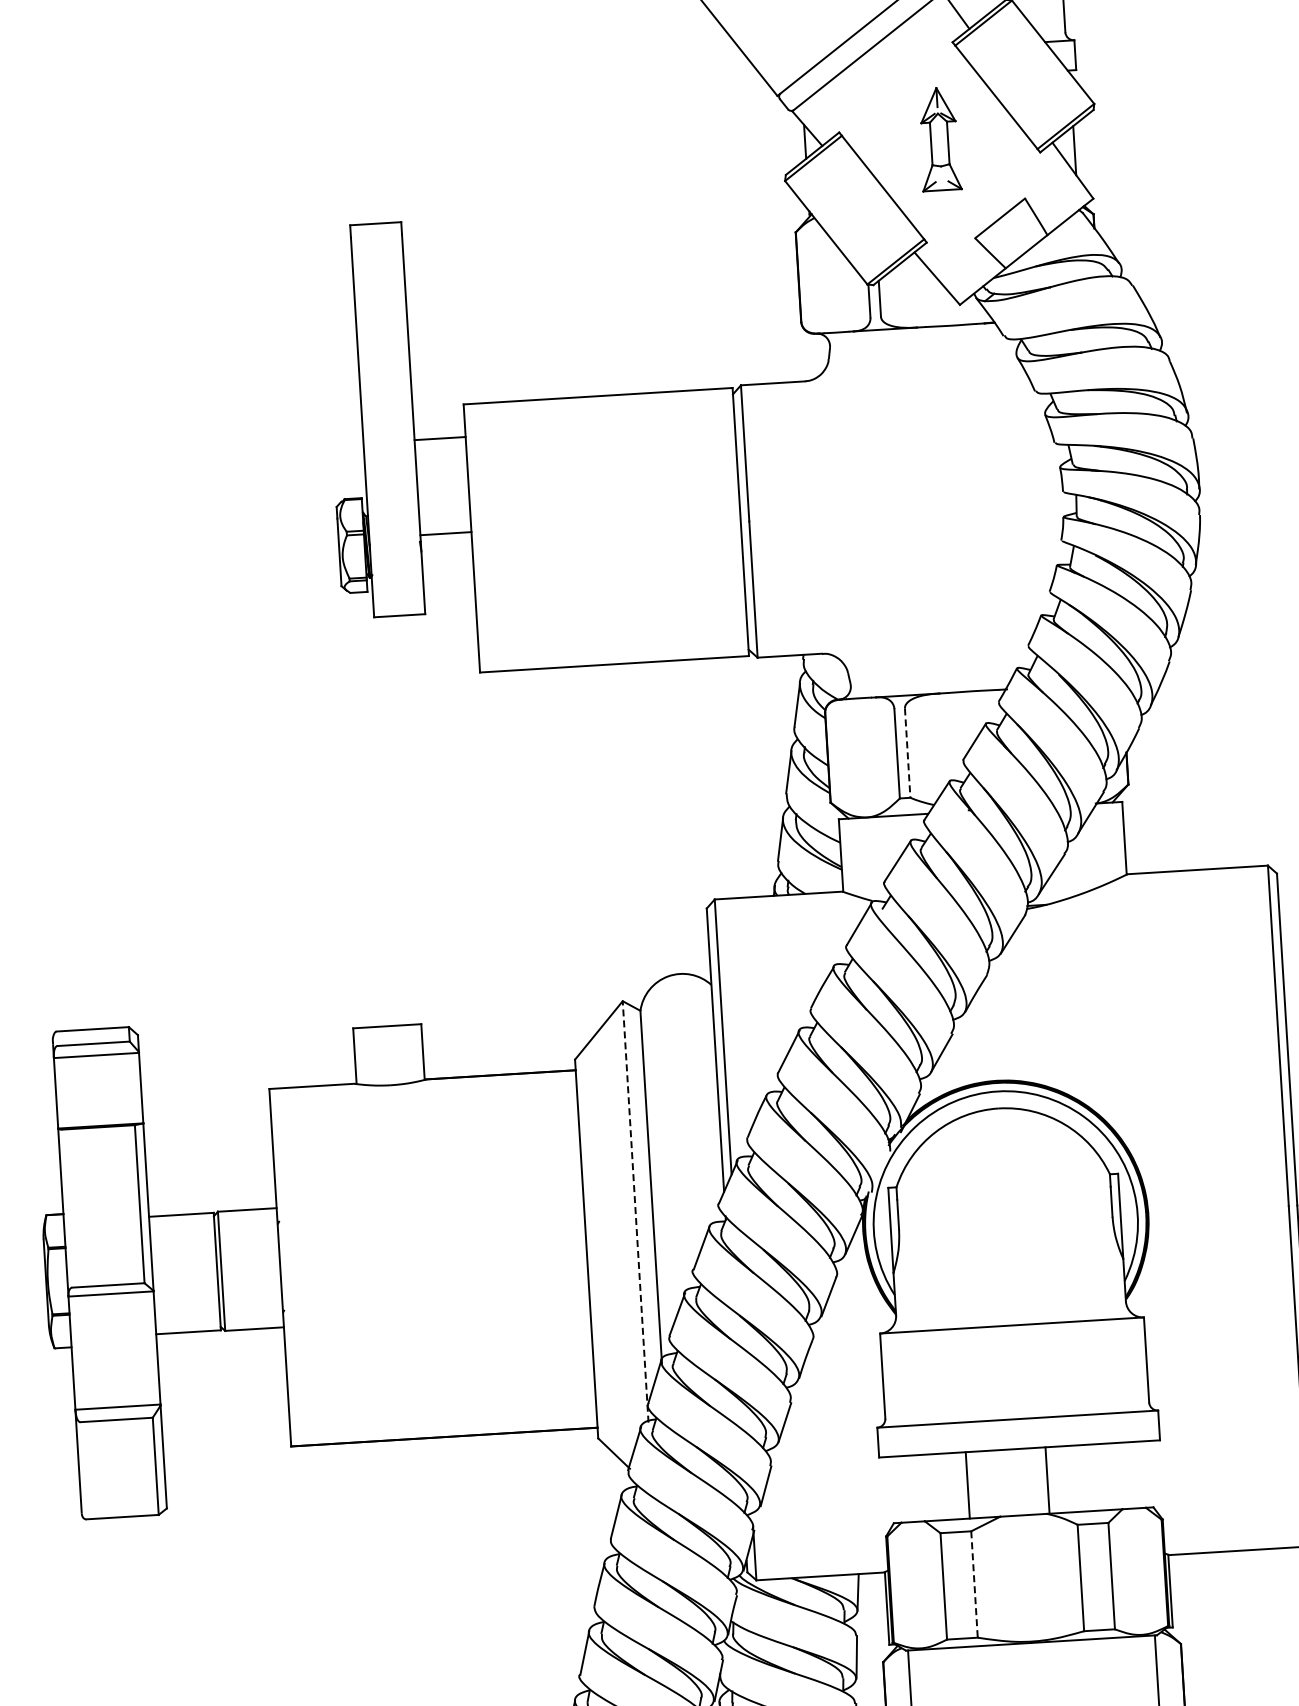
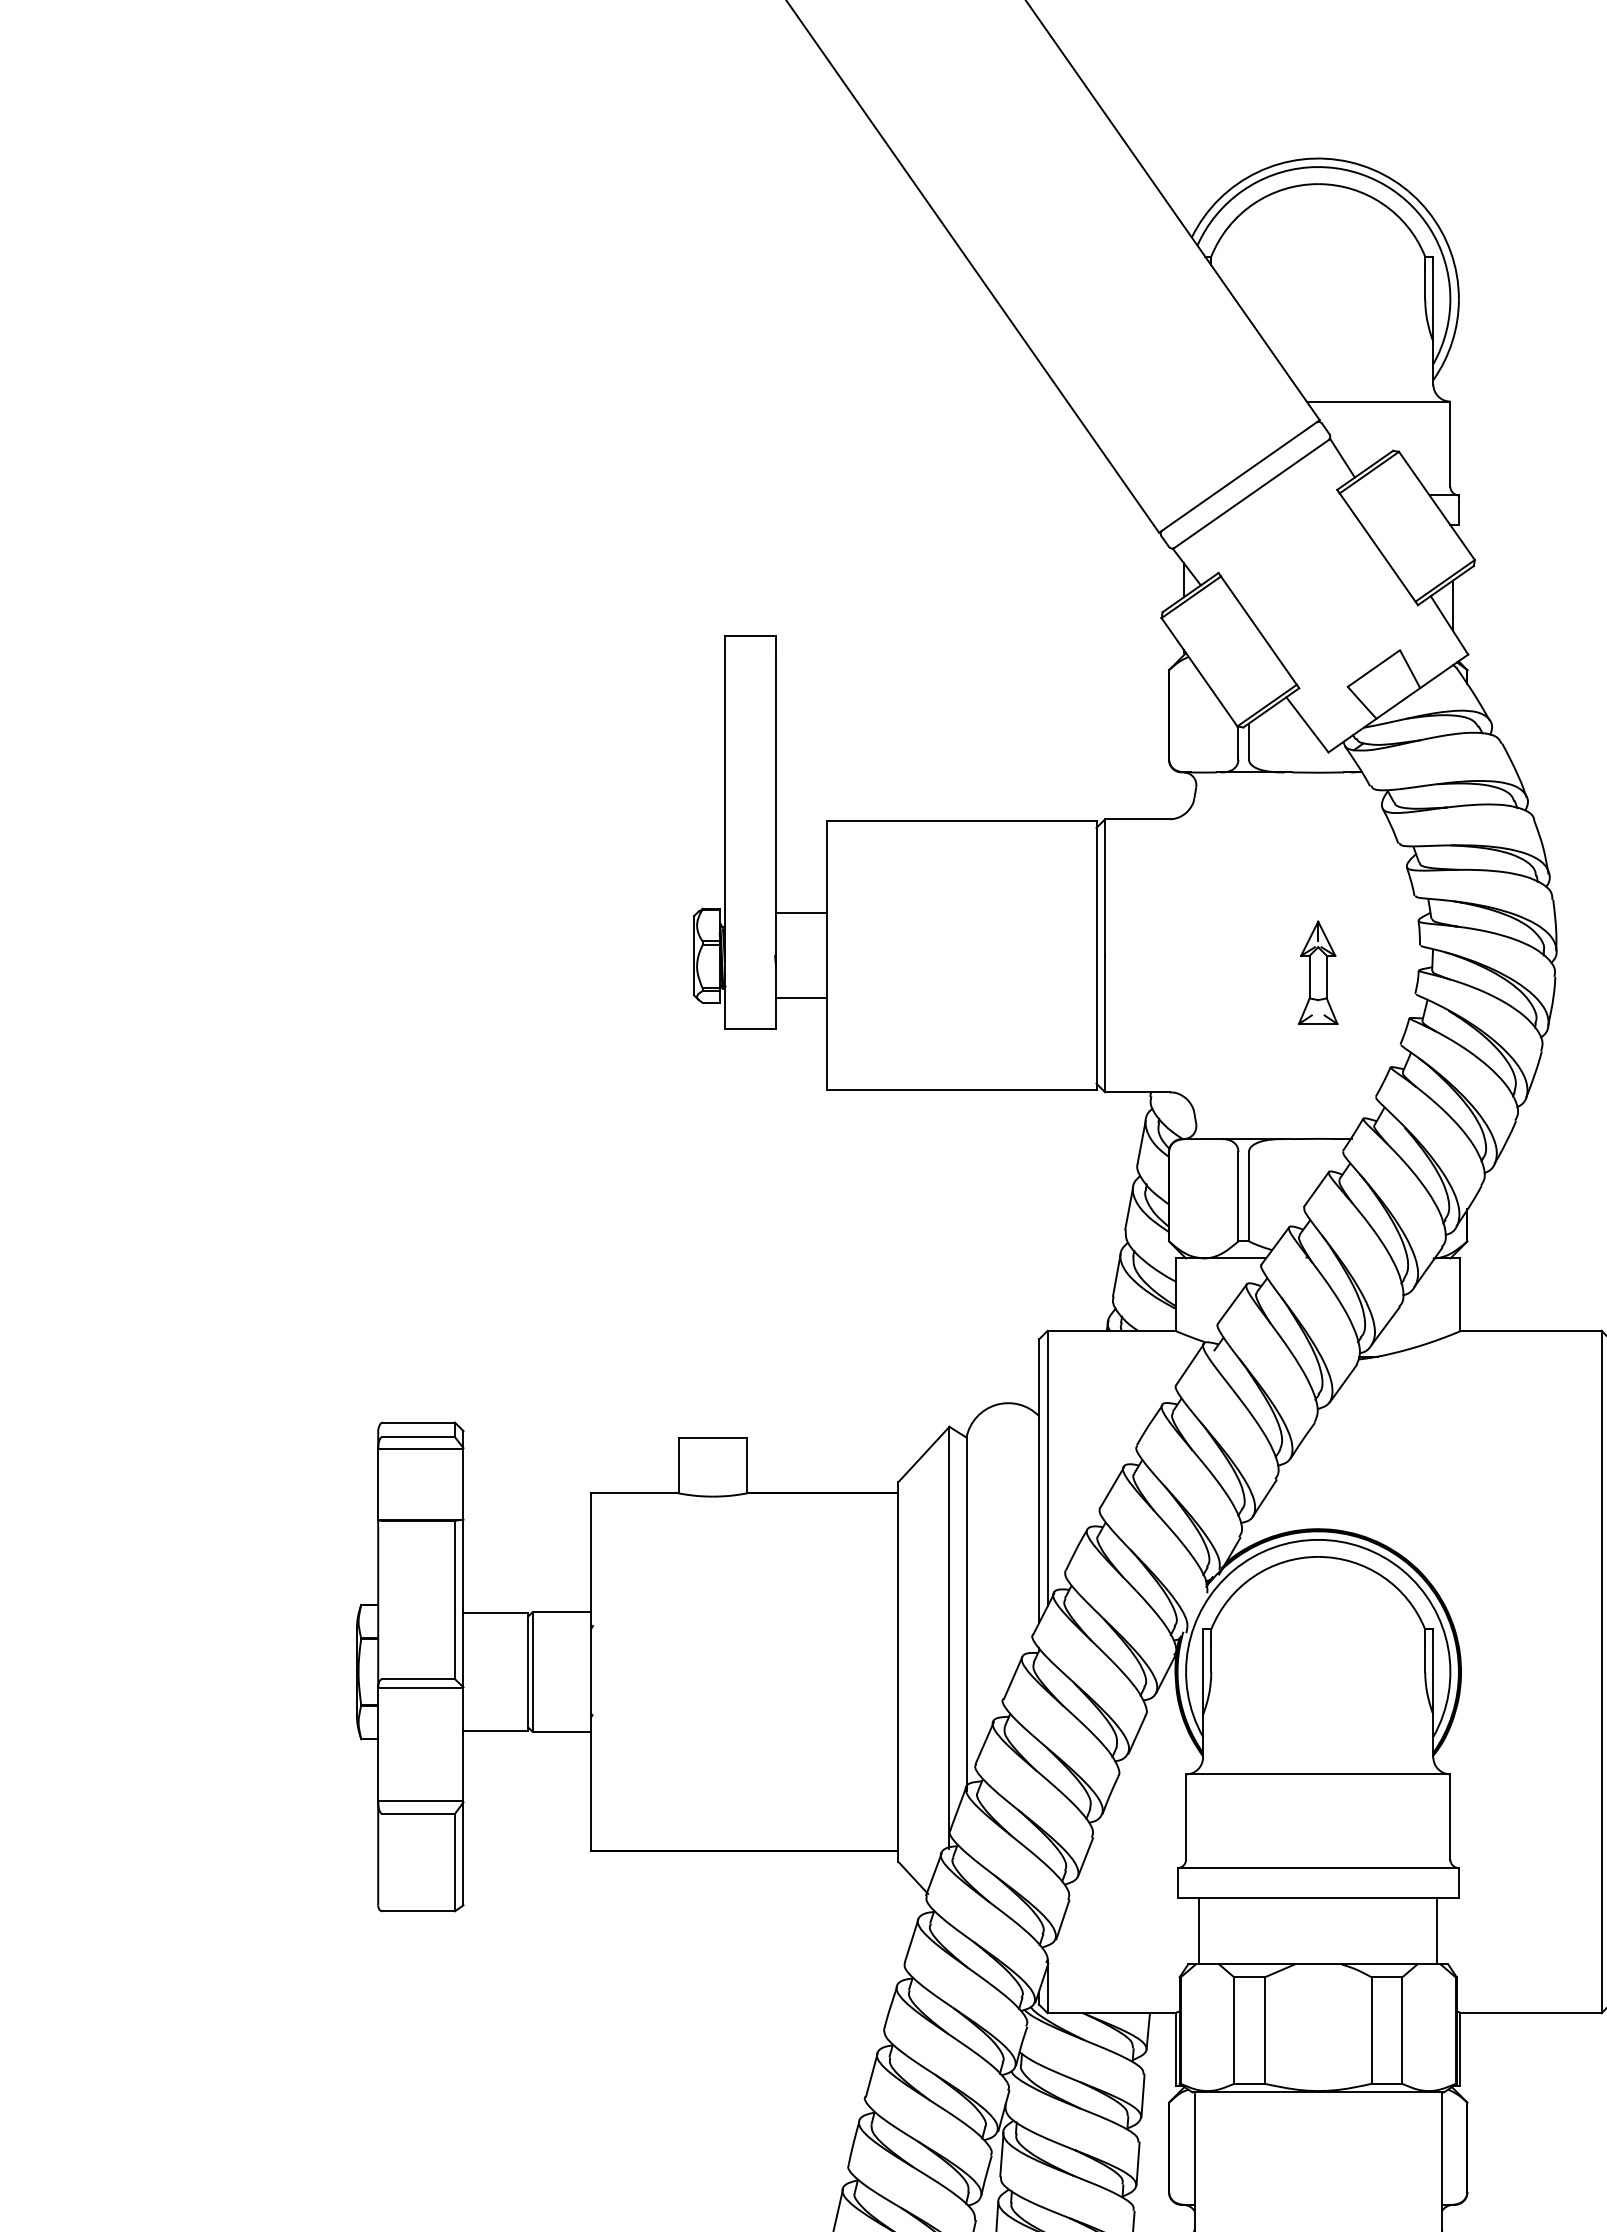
part: (939, 138) -> (1318, 972), moved
line: (440, 438) -> (801, 913), moved
line: (445, 533) -> (801, 998), moved
line: (907, 753) -> (1248, 1196), dashed -> solid
line: (635, 1211) -> (949, 1637), dashed -> solid
line: (1047, 1479) -> (1437, 1930), moved
line: (967, 1484) -> (1199, 1930), moved
line: (974, 1585) -> (1264, 2031), dashed -> solid

